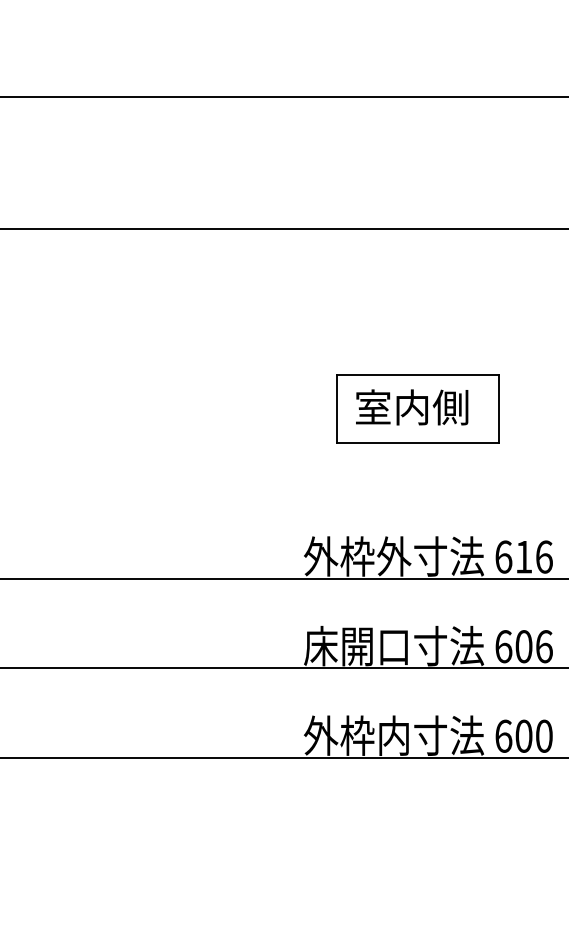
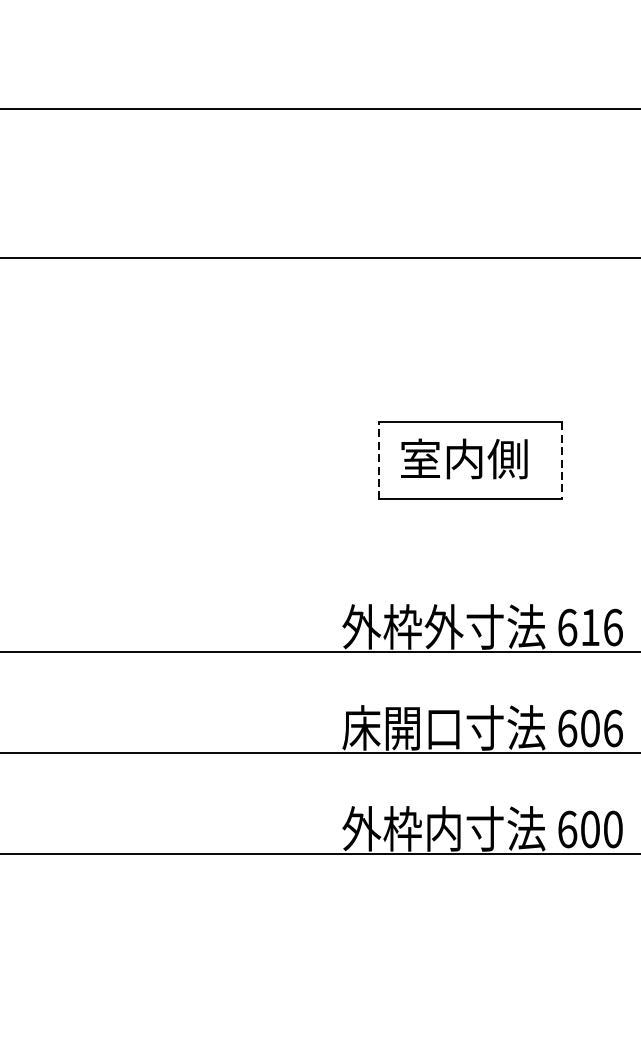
line: (336, 408) -> (379, 460), solid -> dashed
line: (499, 409) -> (562, 461), solid -> dashed

